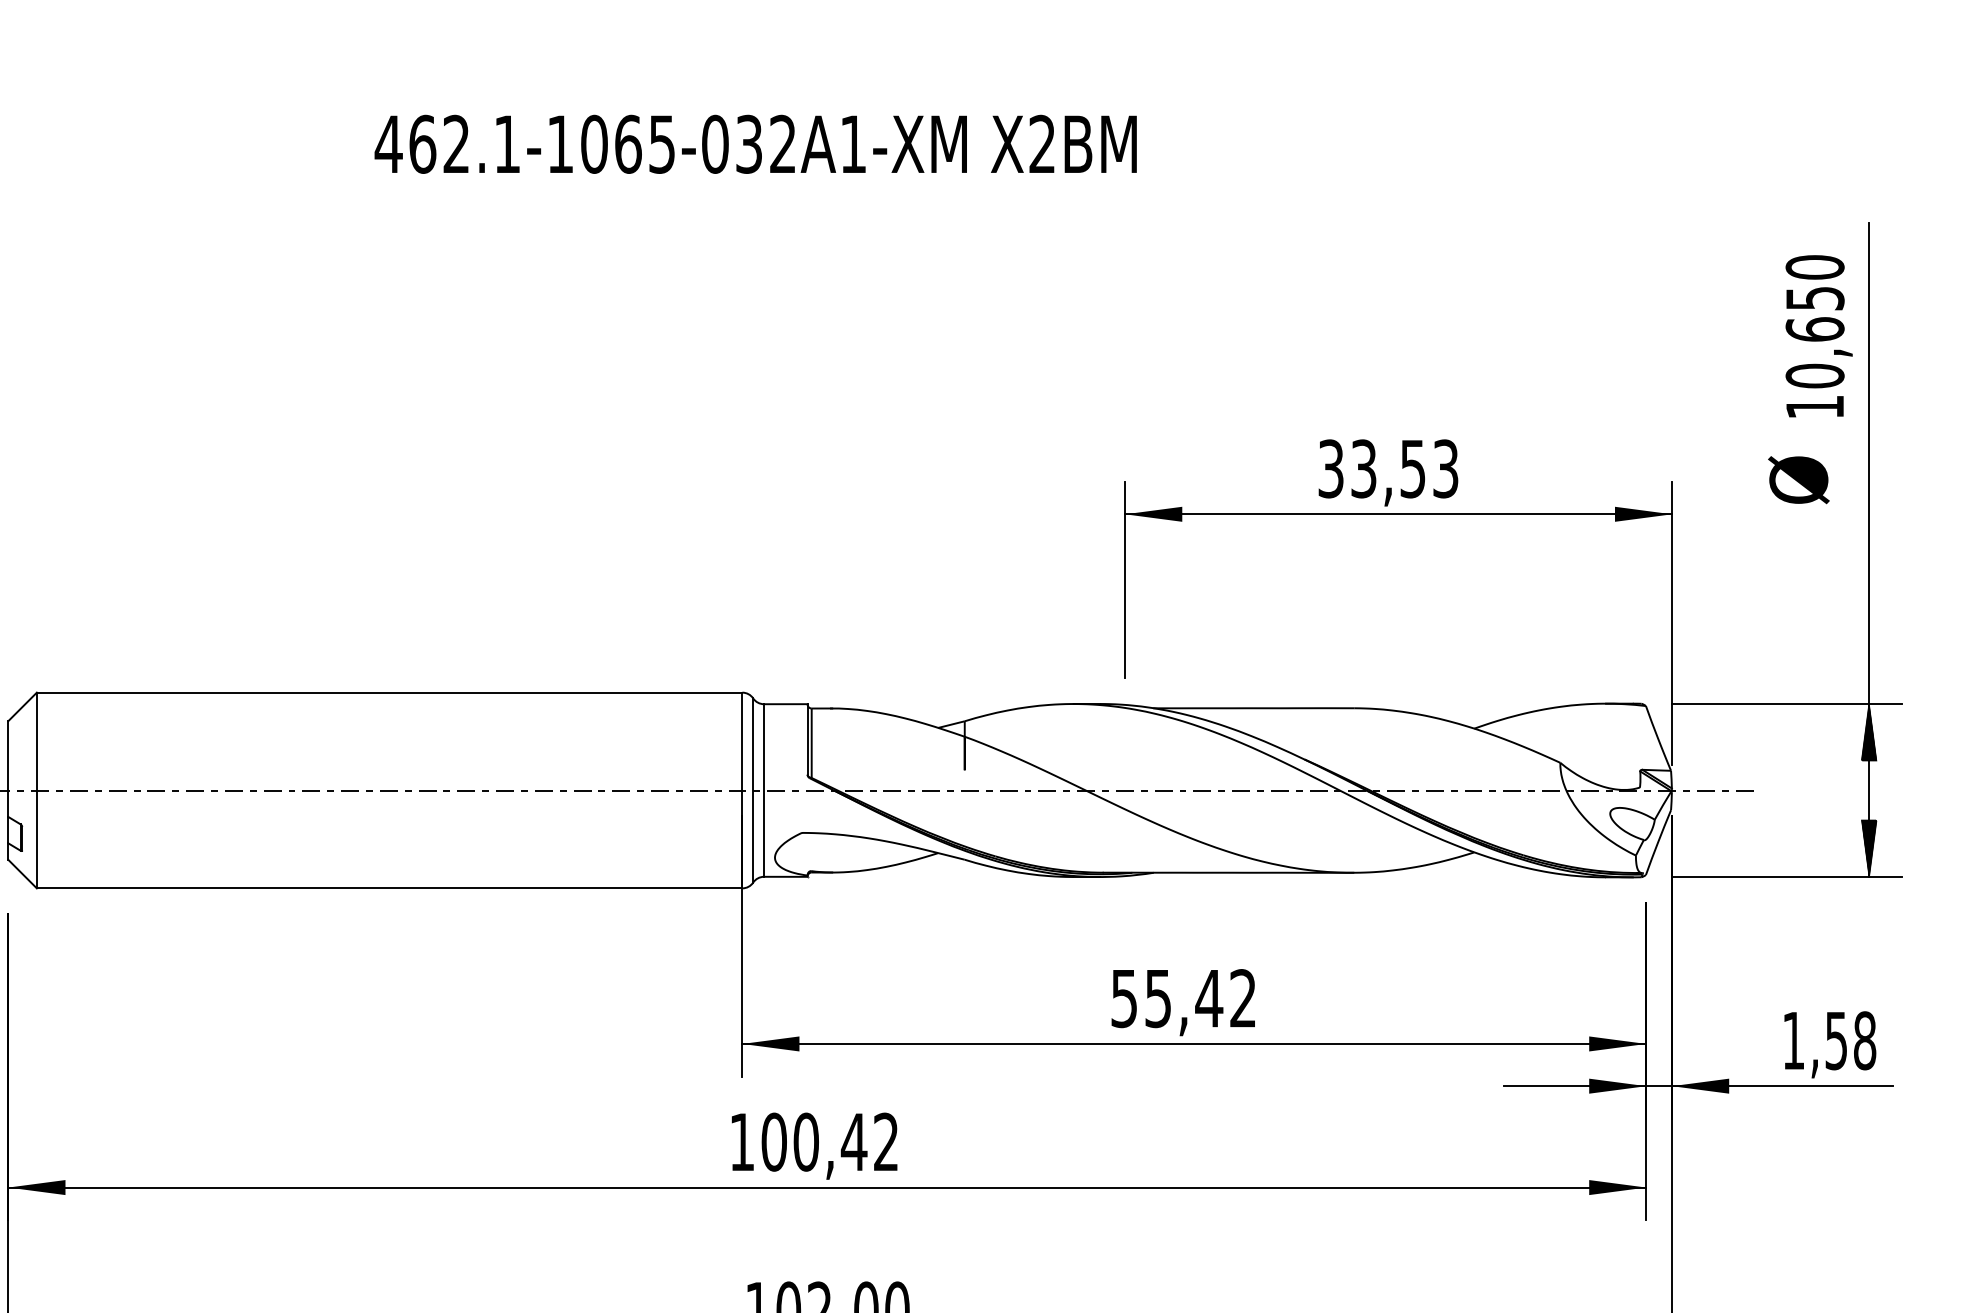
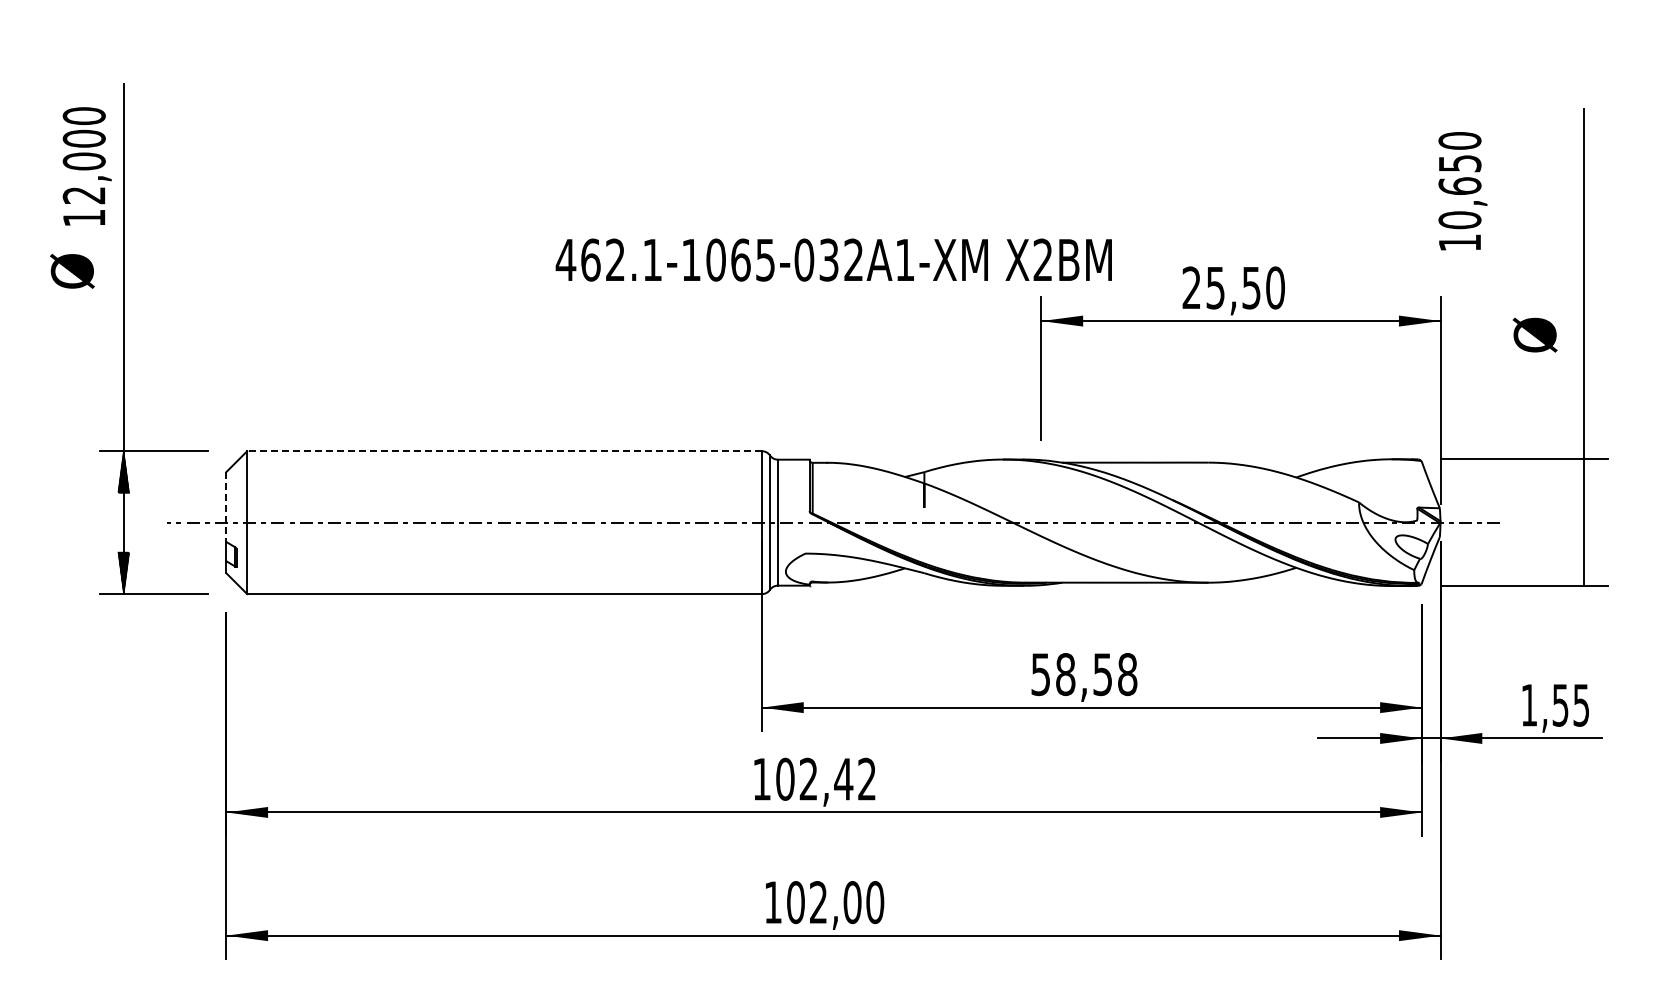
text: (755, 143) -> (833, 259), moved
text: (1818, 336) -> (1462, 191), moved
text: (1388, 468) -> (1233, 287), 33,53 -> 25,50
text: (1797, 479) -> (1534, 334), moved
line: (389, 692) -> (504, 451), solid -> dashed
hatch: (1867, 731) -> (1583, 479), removed
line: (8, 769) -> (226, 507), solid -> dashed
hatch: (1867, 847) -> (1583, 564), removed
text: (1200, 998) -> (1096, 674), 55,42 -> 58,58
text: (1865, 1039) -> (1581, 704), 1,58 -> 1,55
text: (805, 1141) -> (808, 778), 100,42 -> 102,42

